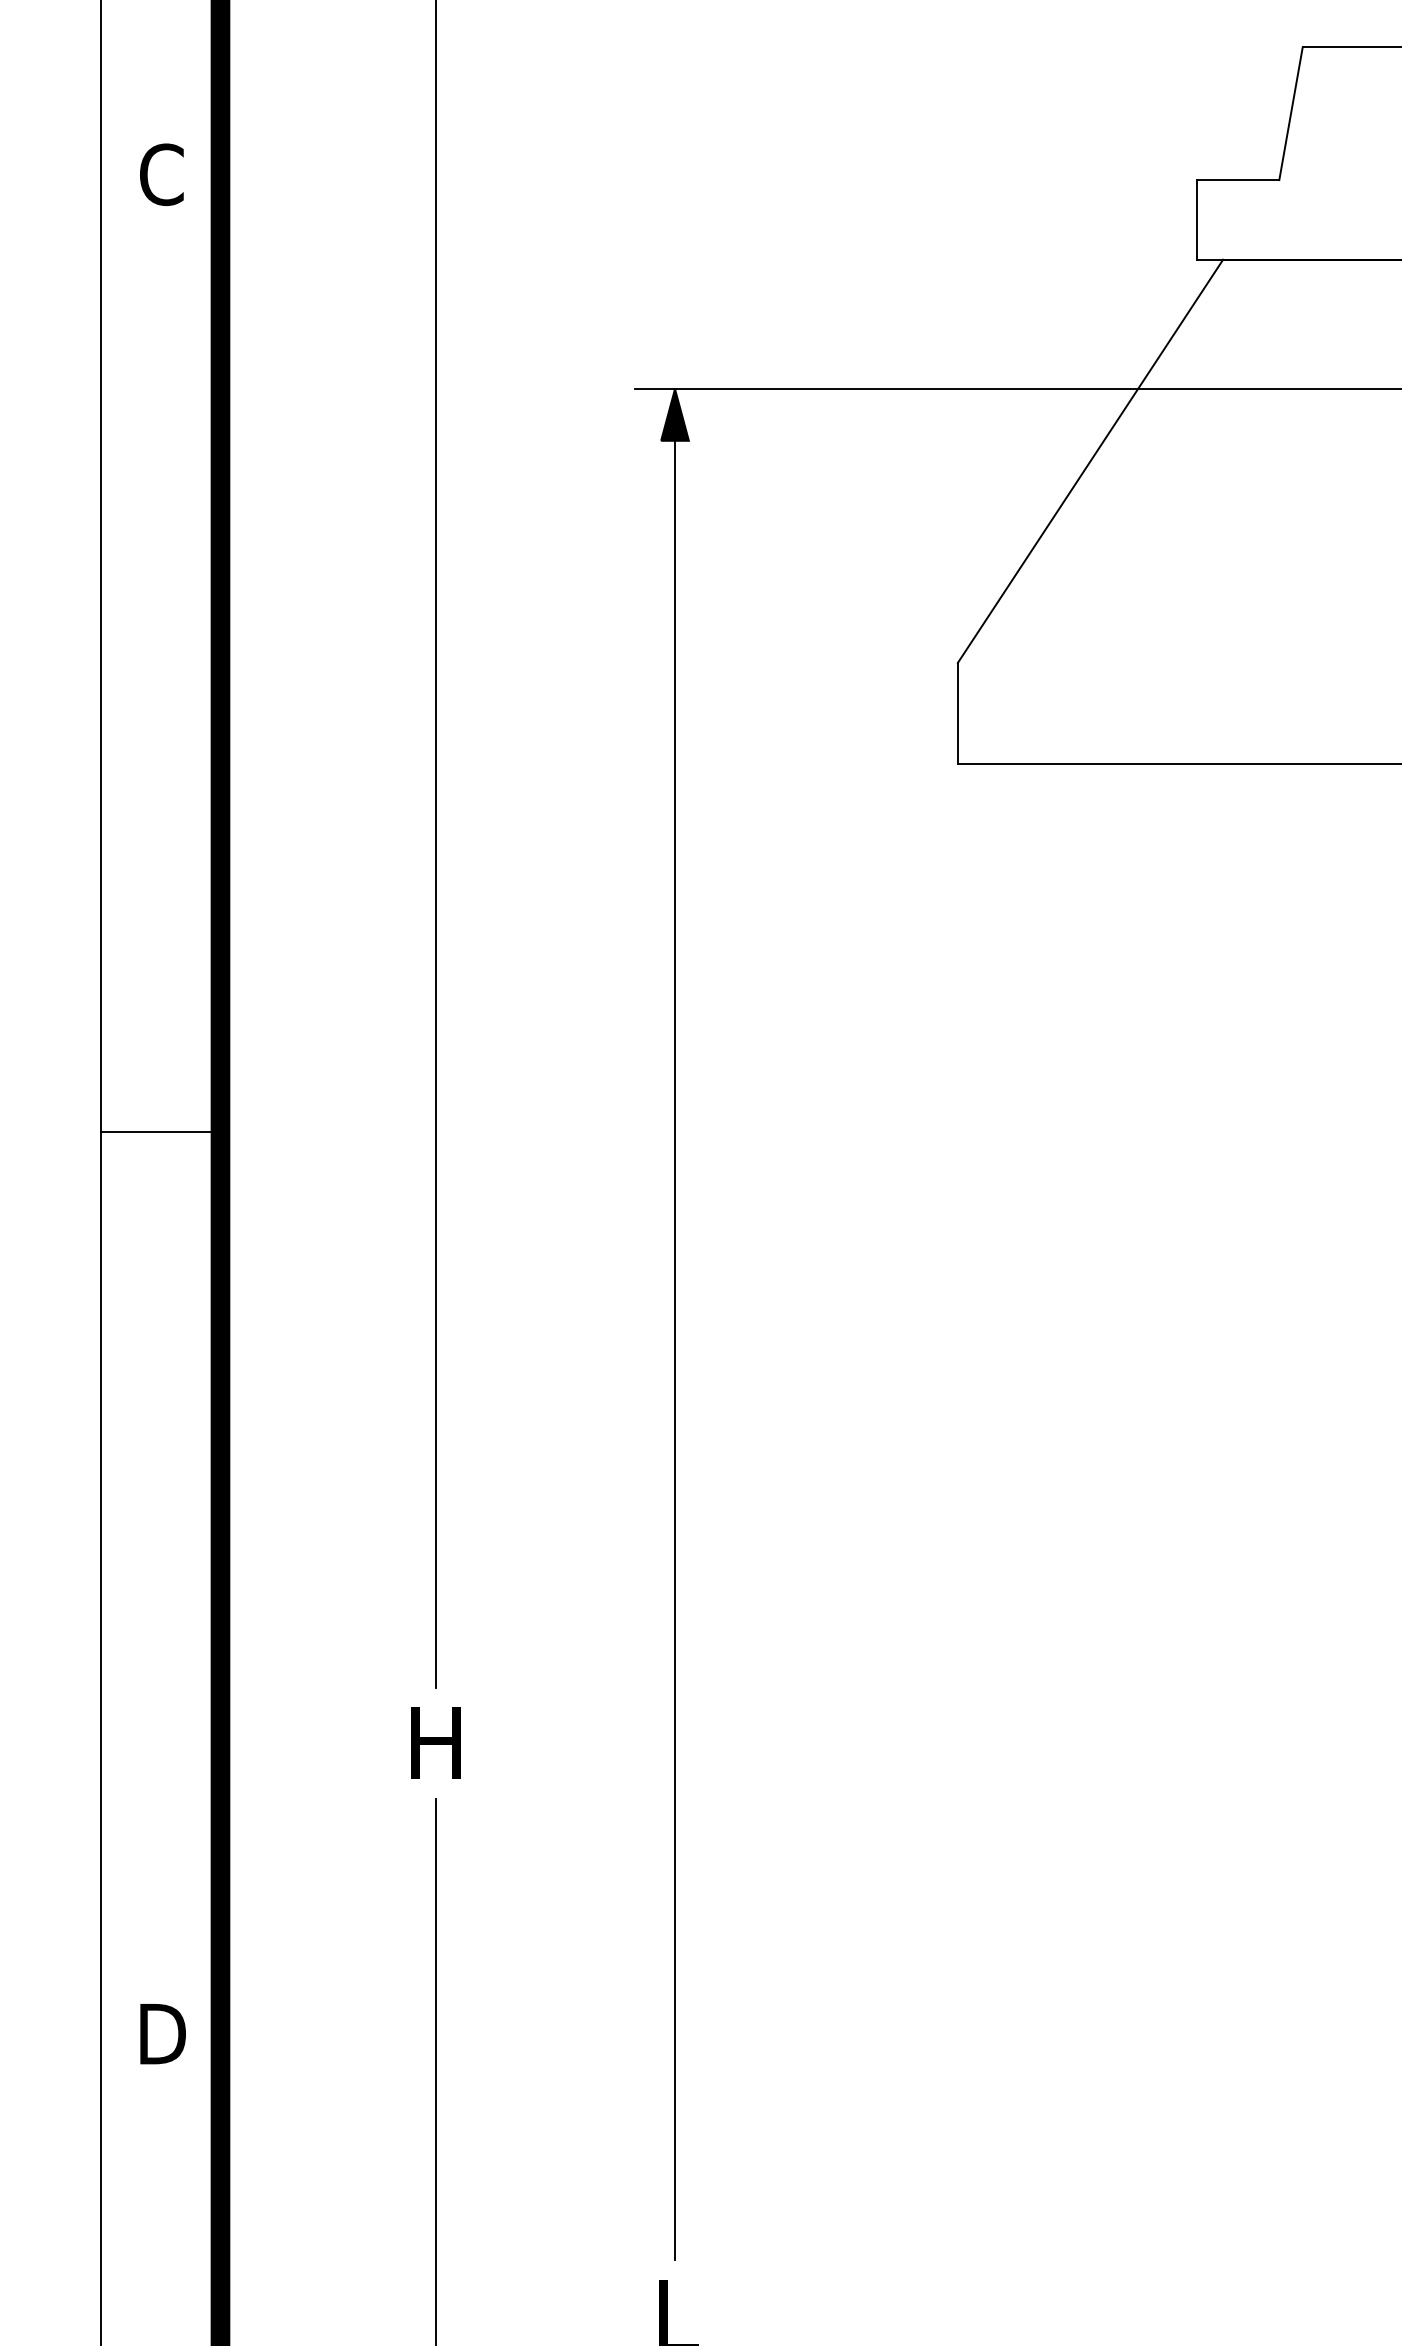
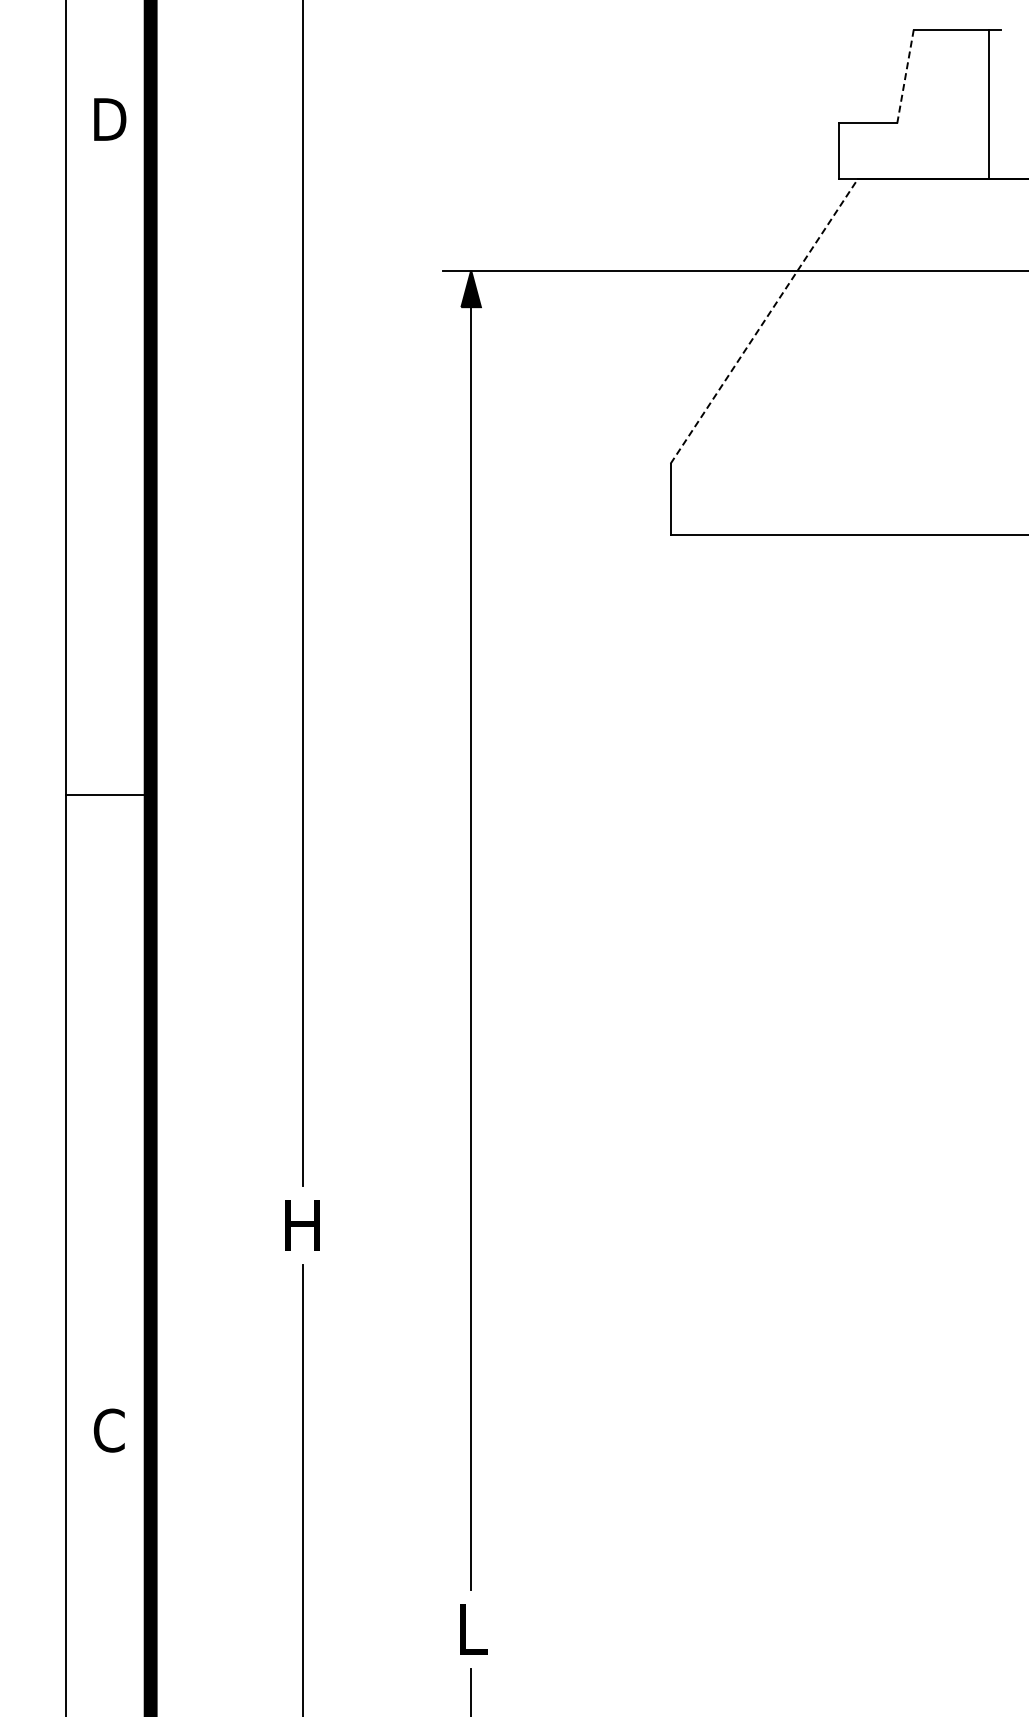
line: (1290, 115) -> (905, 77), solid -> dashed
text: (162, 174) -> (109, 119), C -> D
line: (1091, 461) -> (764, 321), solid -> dashed
text: (162, 2033) -> (109, 1430), D -> C

